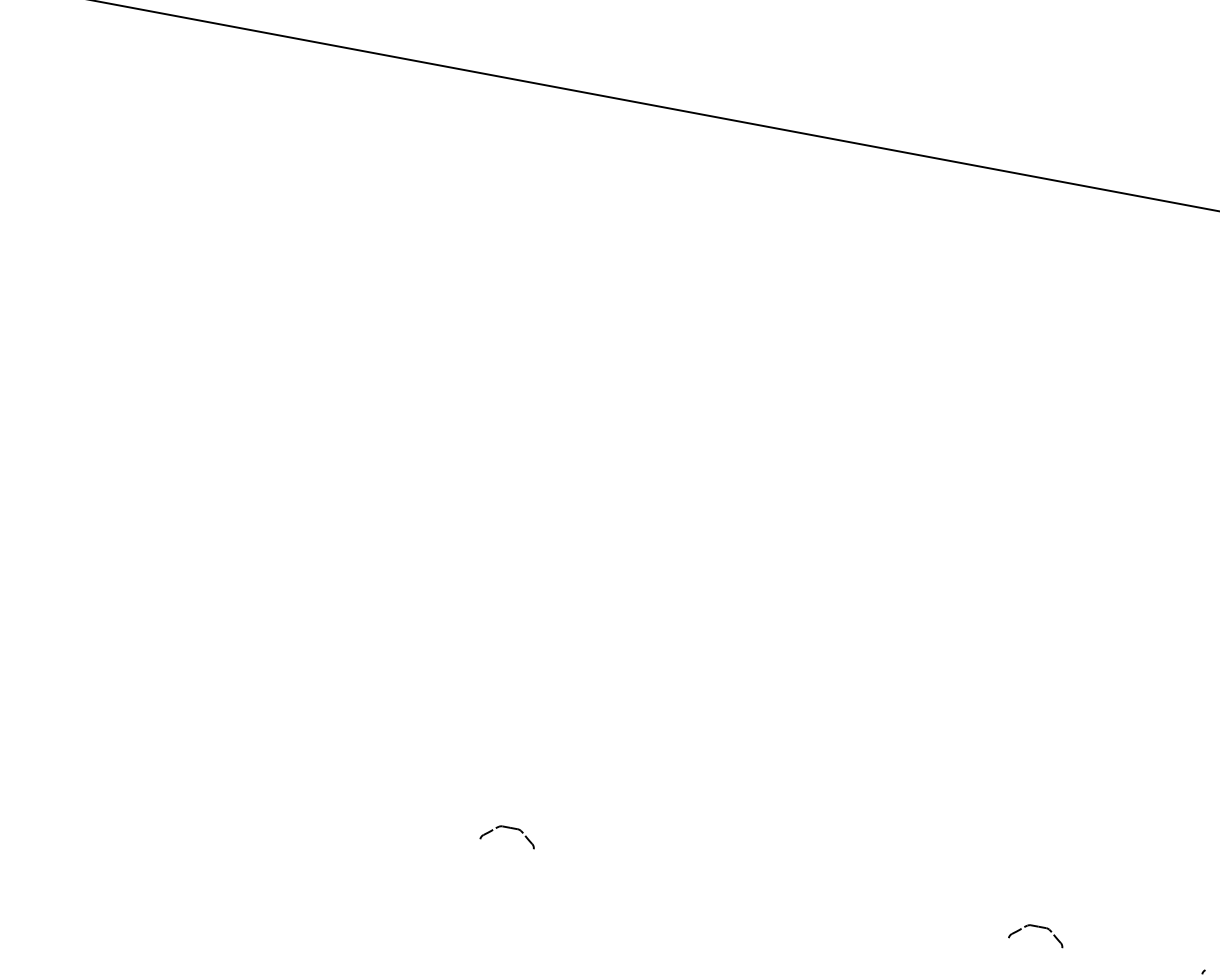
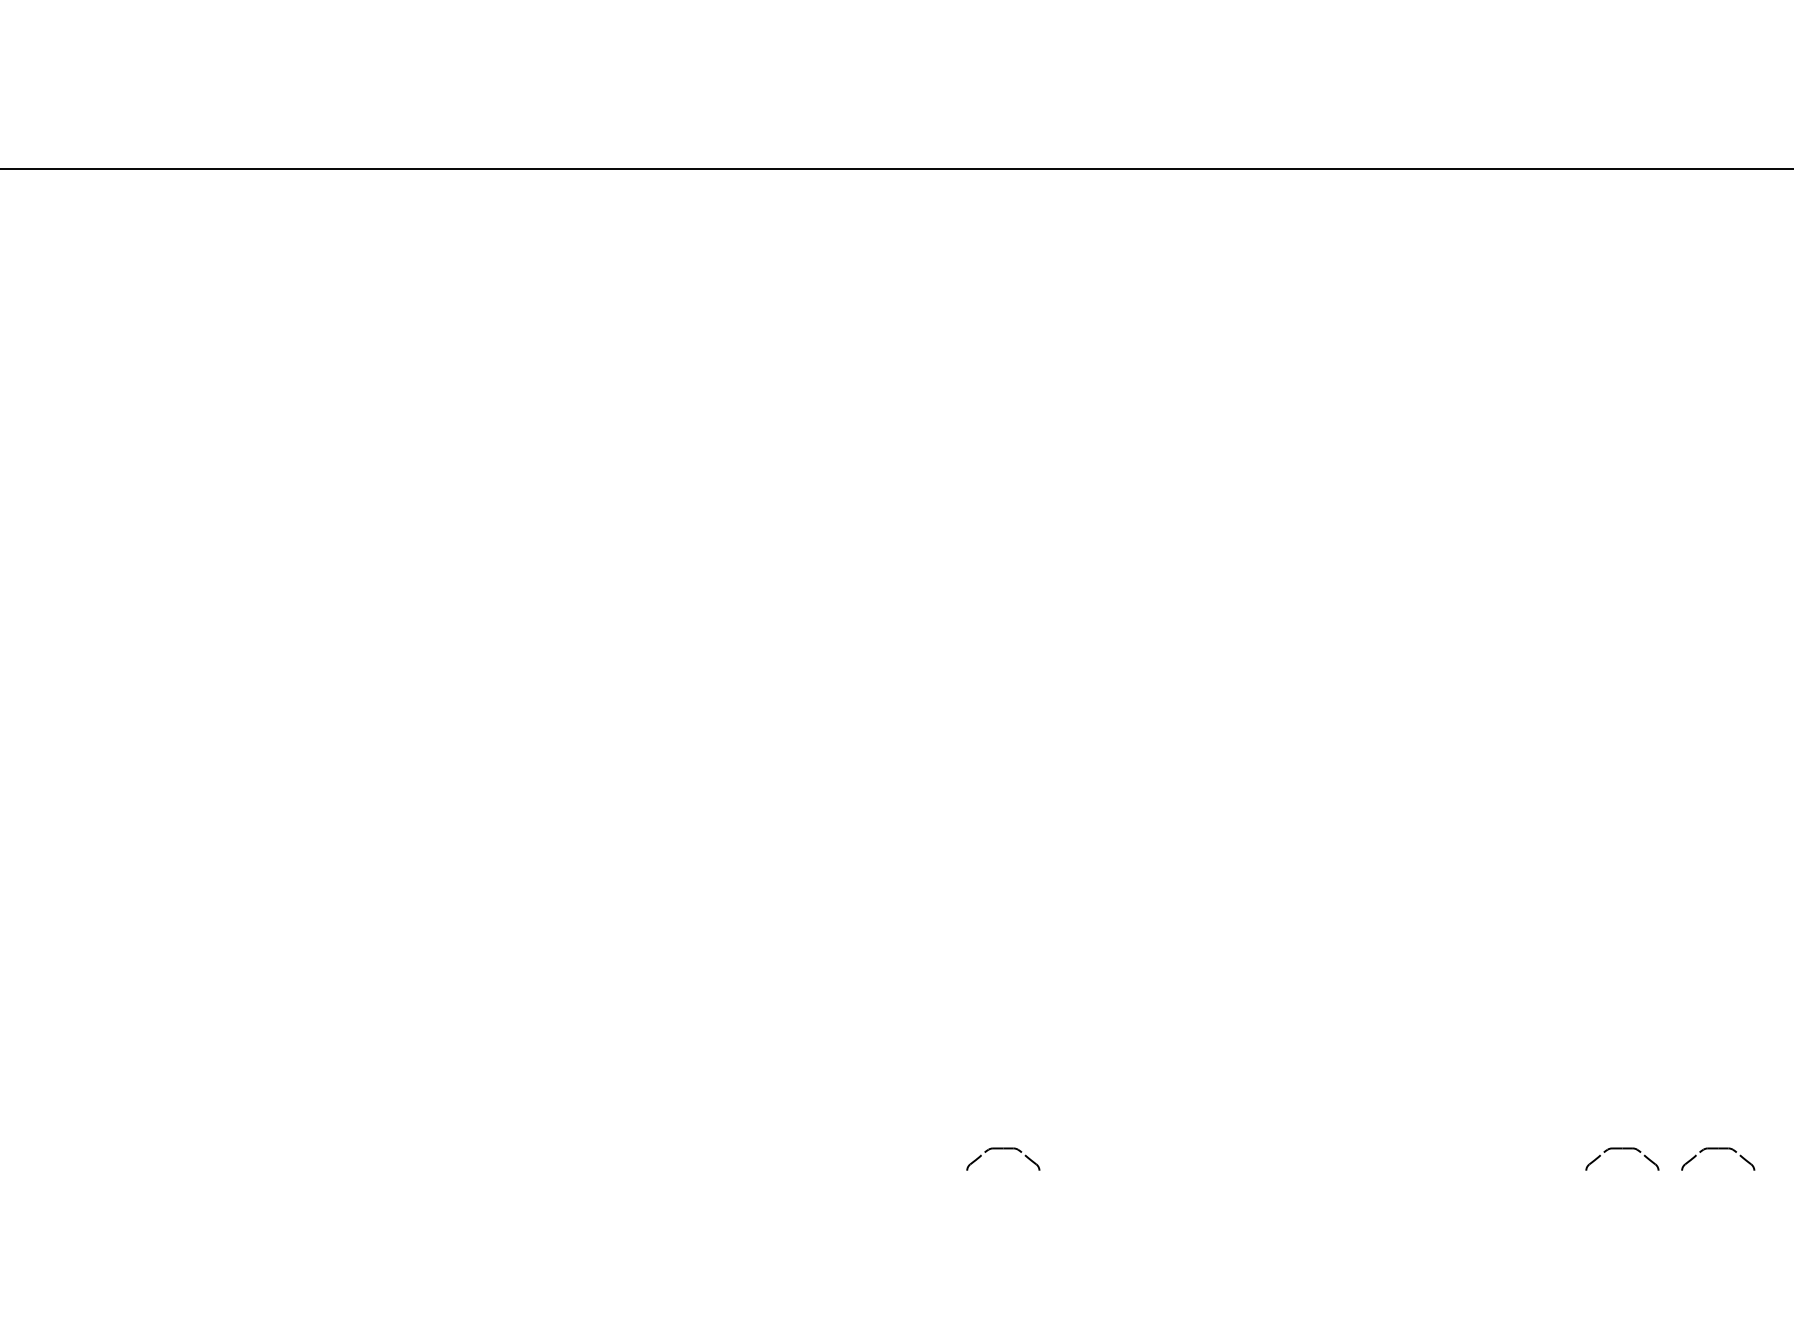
part: (967, 914) -> (1622, 1149), added

